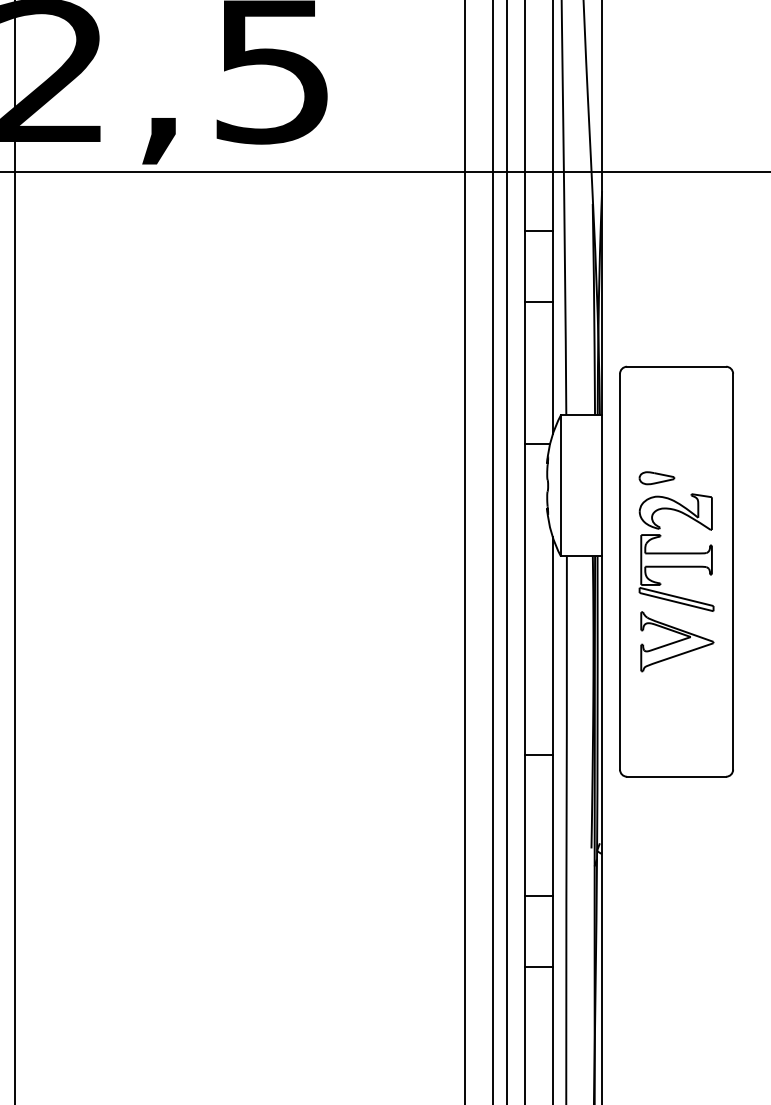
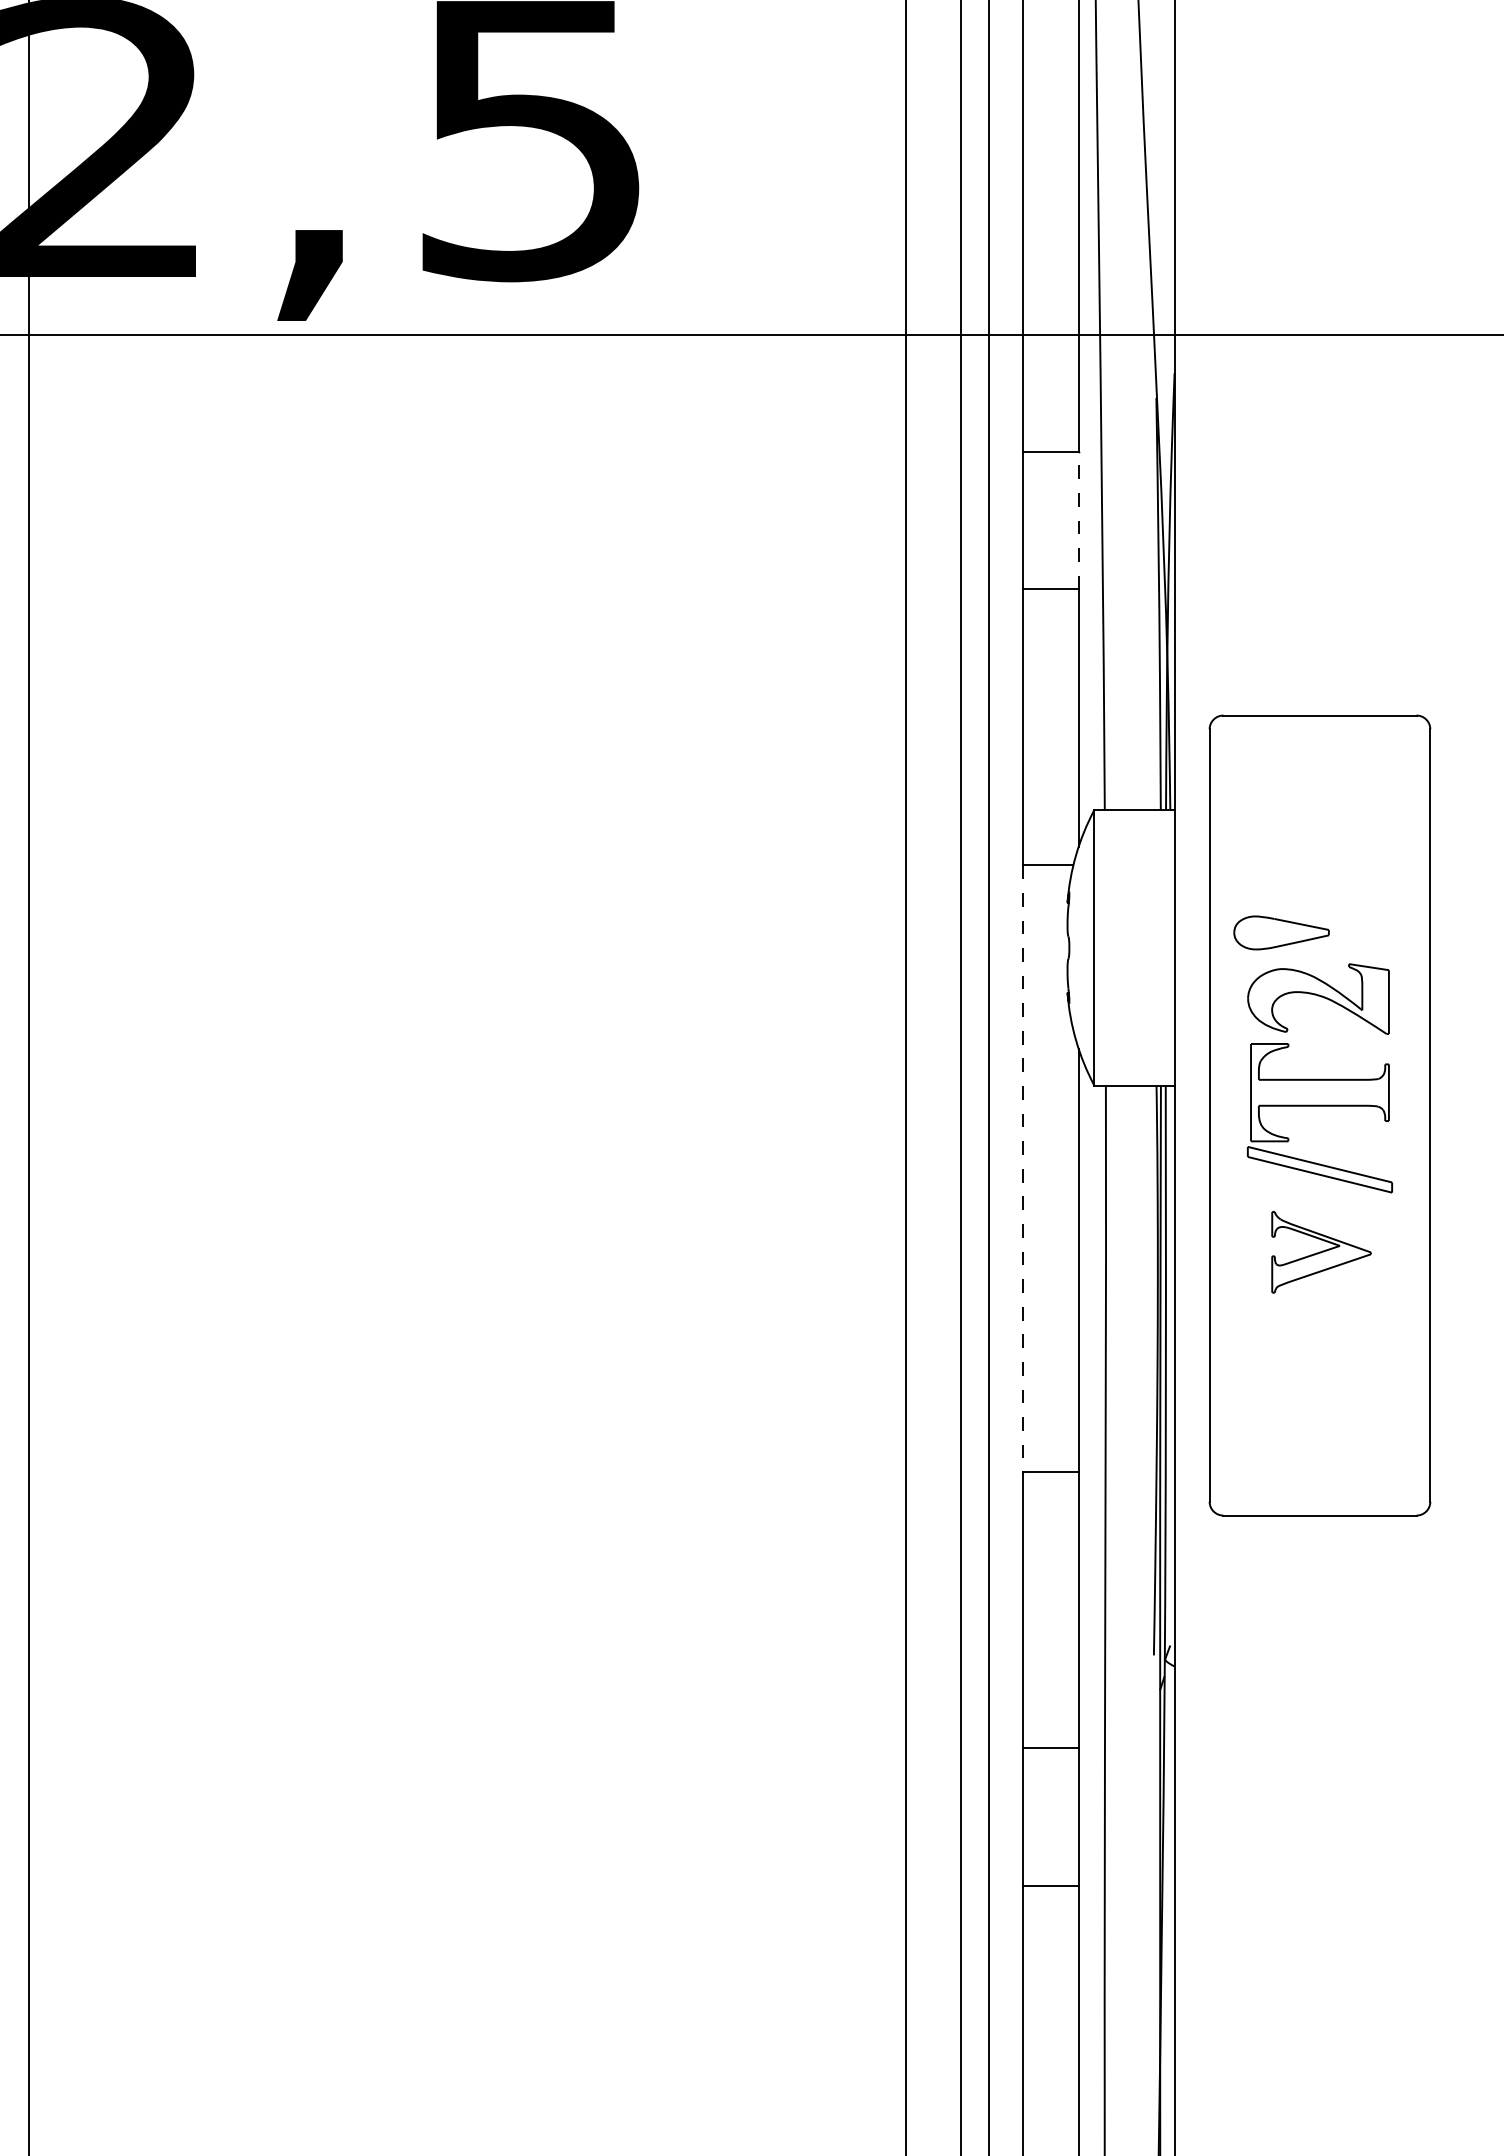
line: (552, 266) -> (1077, 519), solid -> dashed
part: (656, 478) -> (1280, 933), size x1.4
line: (524, 599) -> (1023, 1169), solid -> dashed
part: (677, 641) -> (1321, 1251), size x0.7

